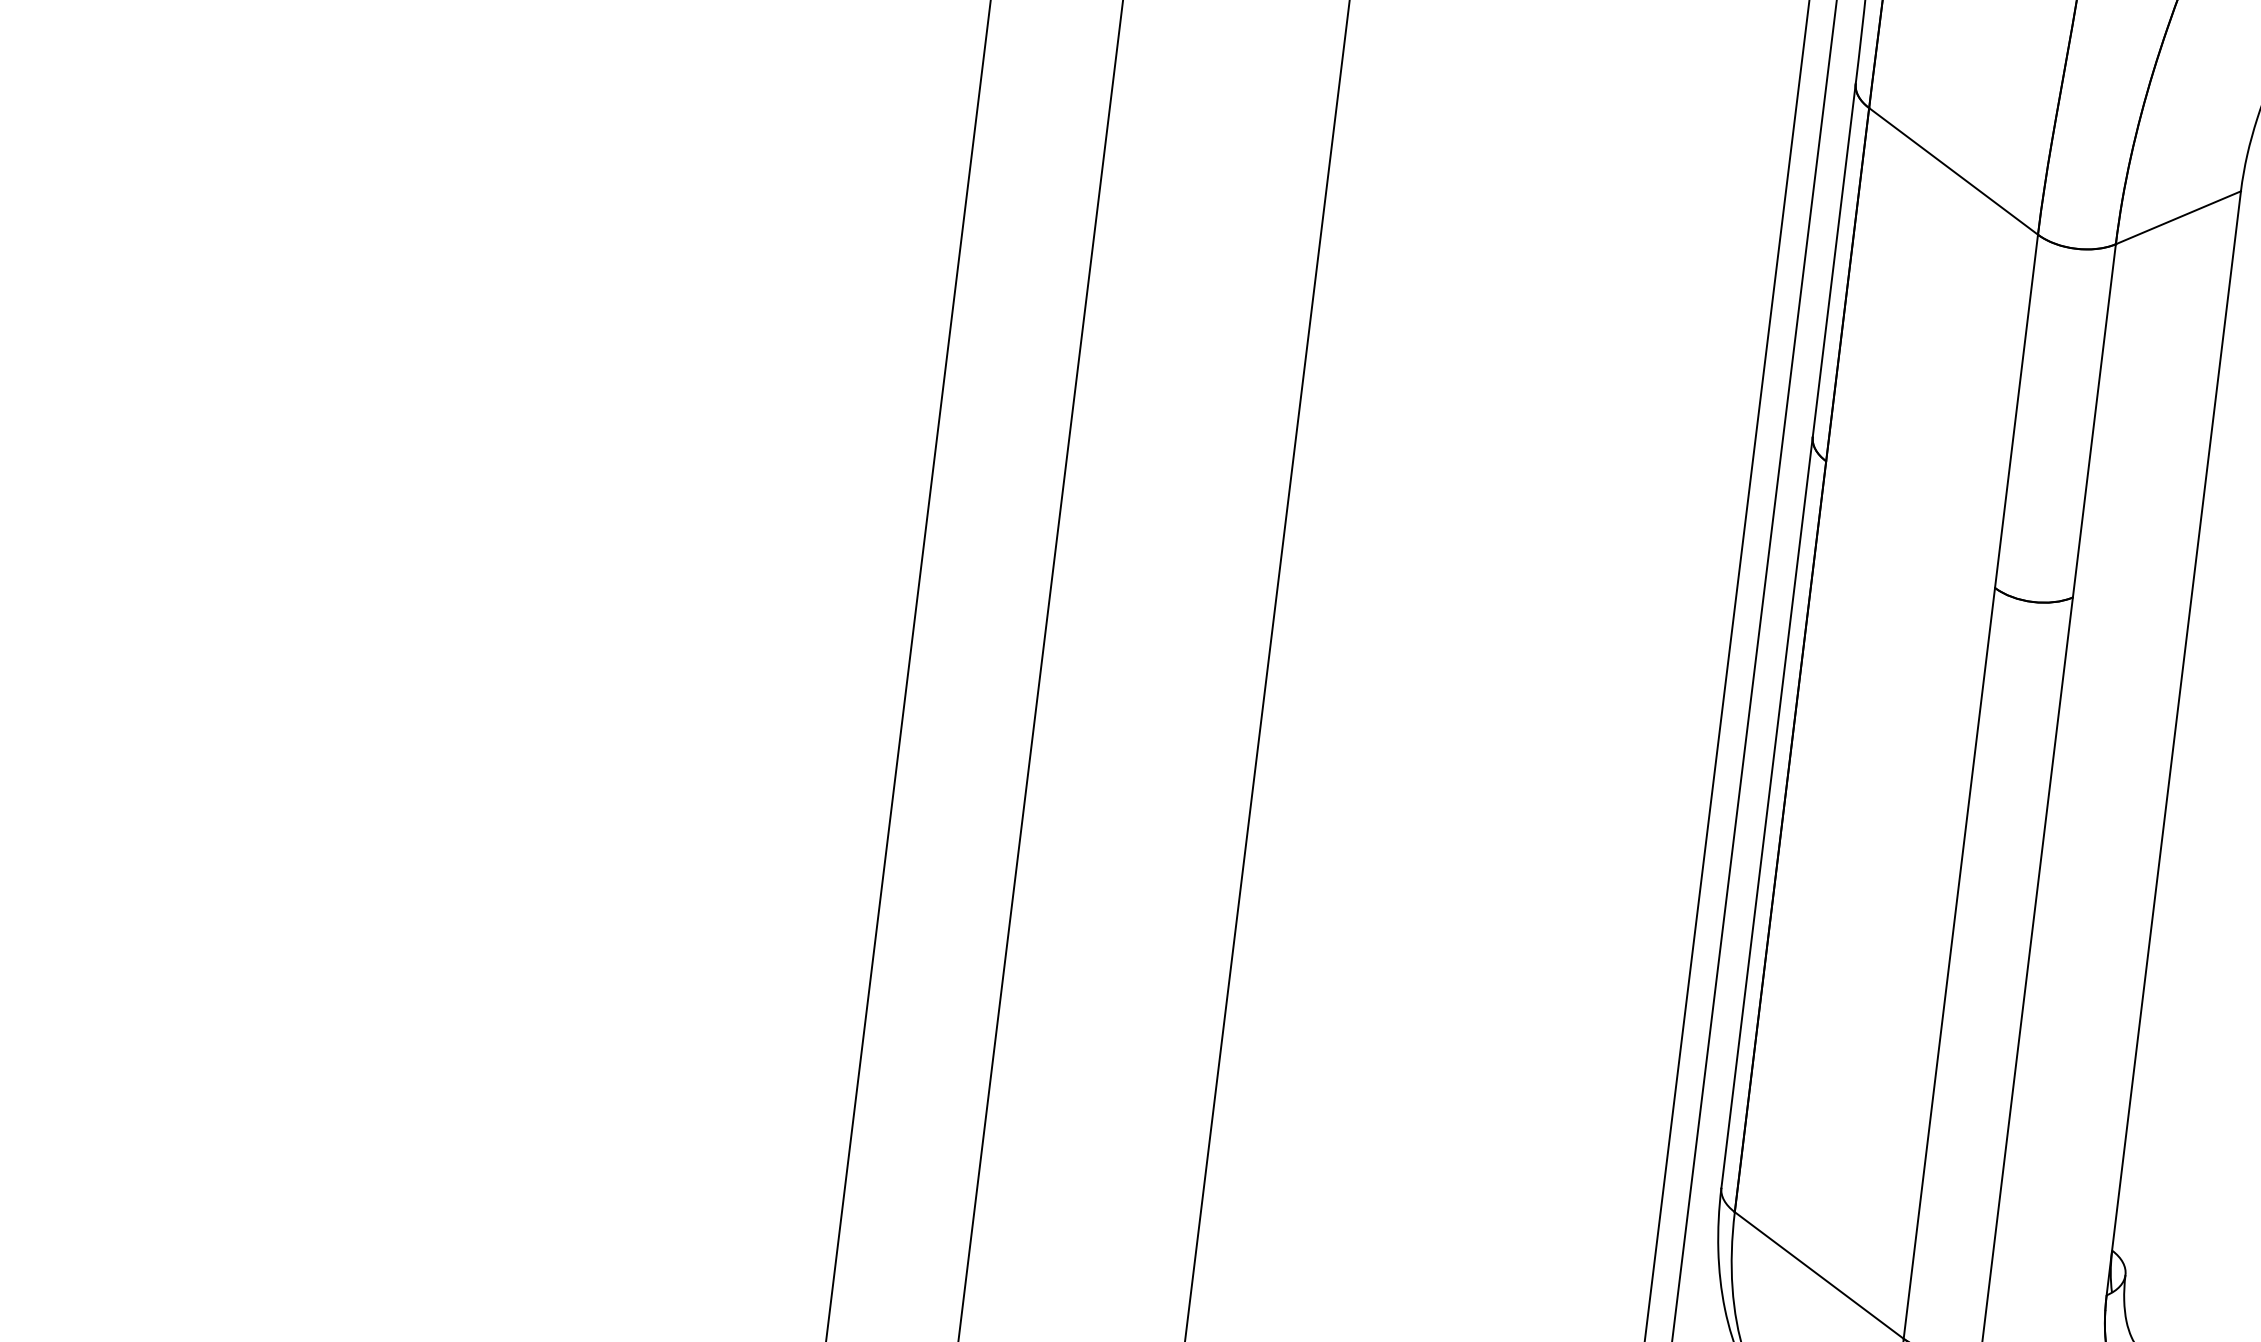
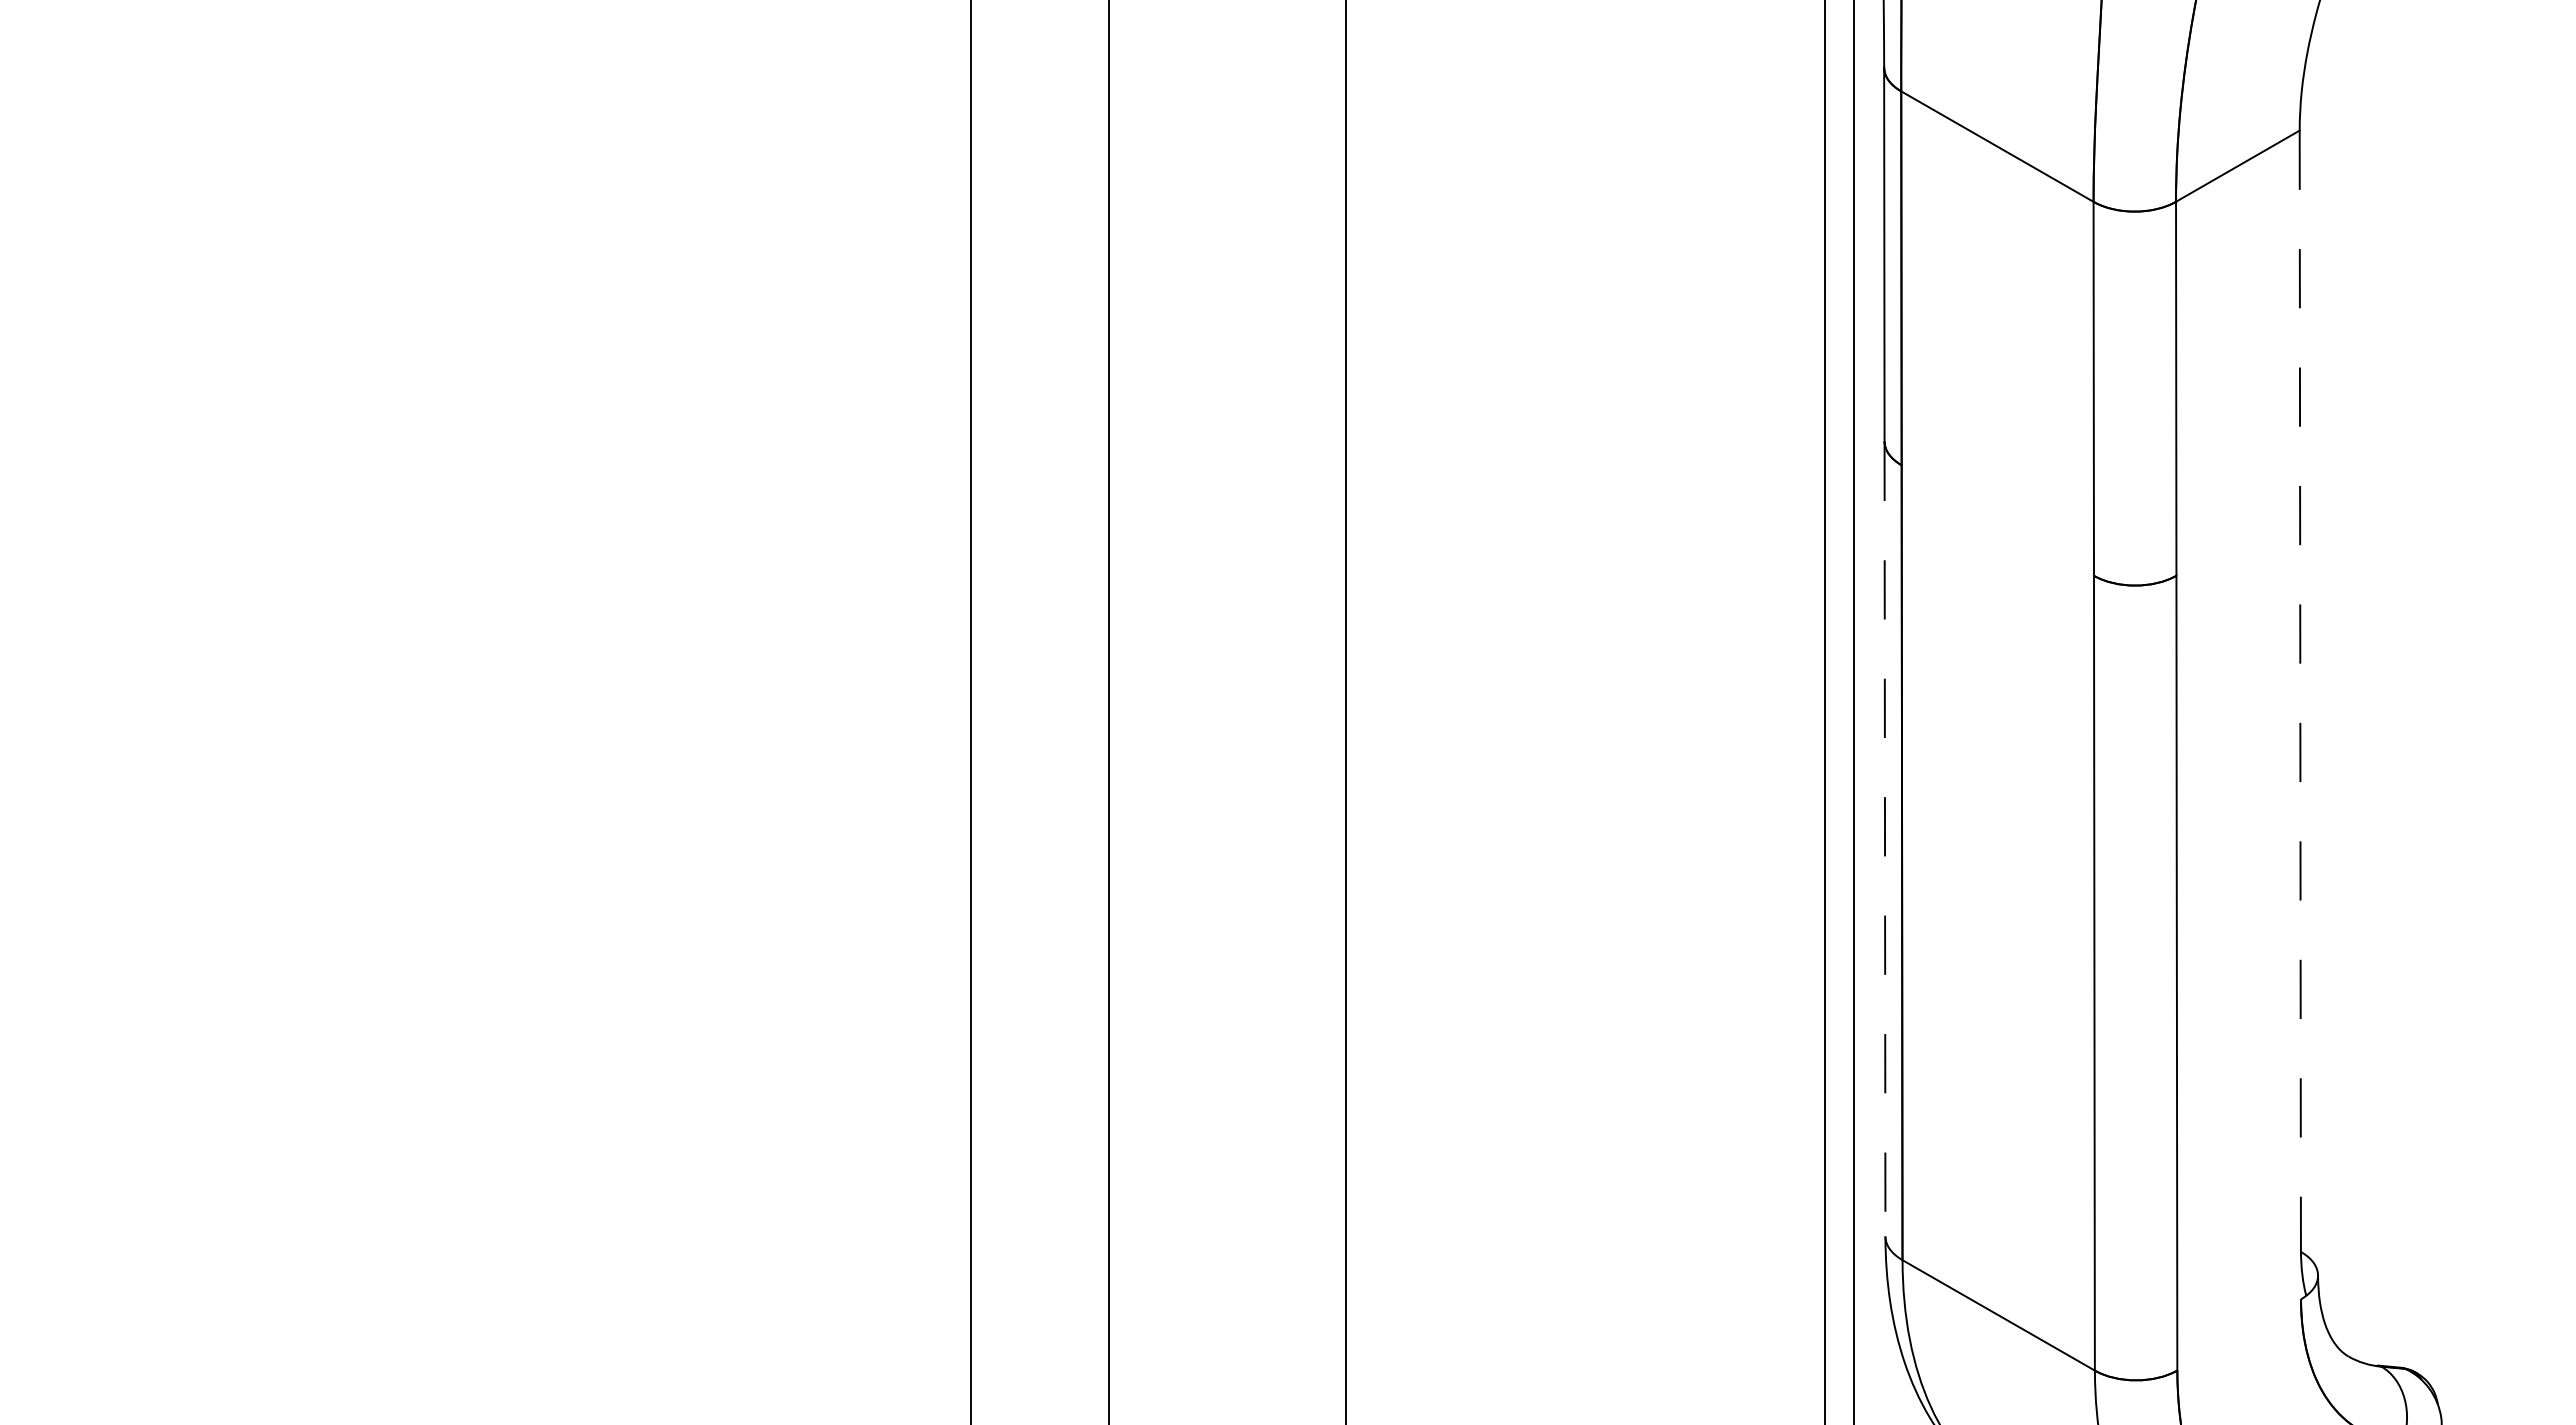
line: (2173, 743) -> (2300, 715), solid -> dashed
line: (1767, 812) -> (1885, 839), solid -> dashed

